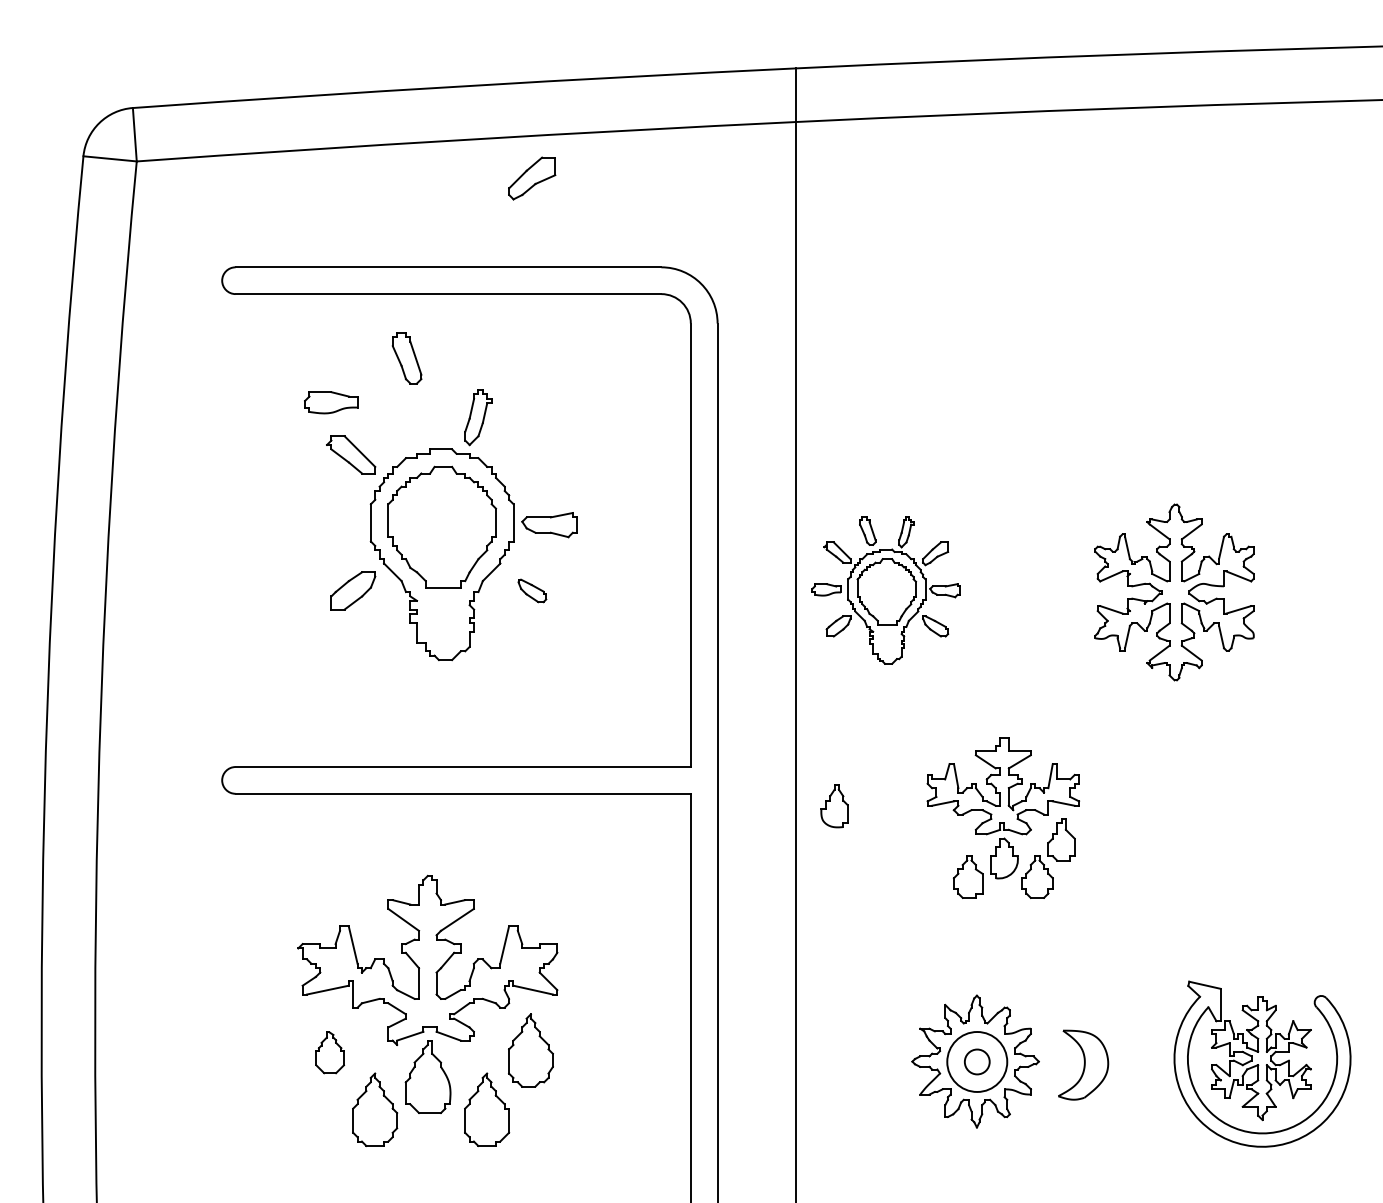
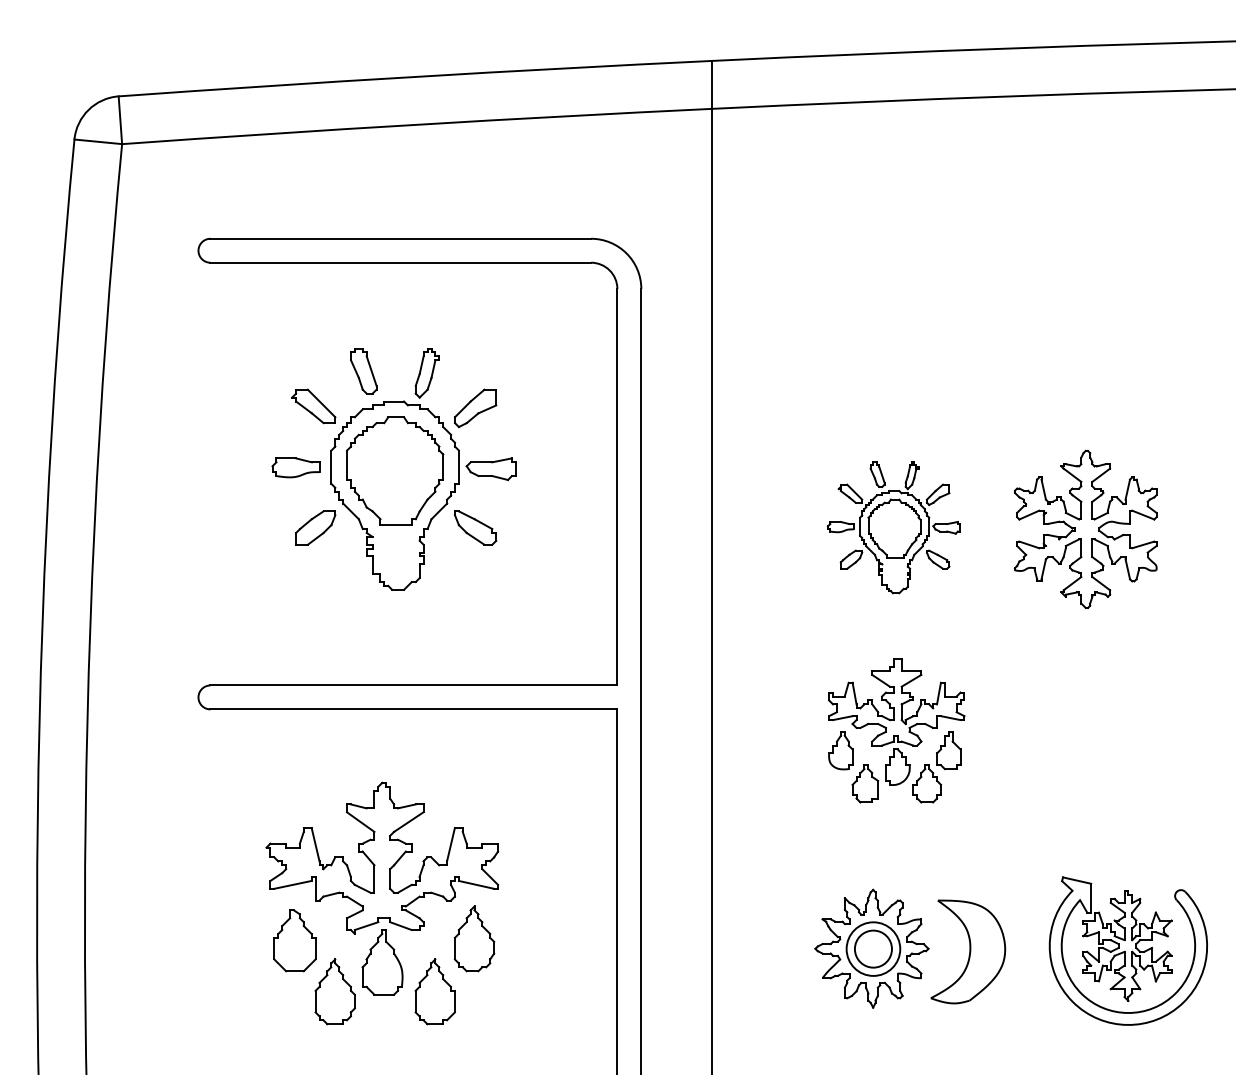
part: (532, 178) -> (475, 408), moved
part: (406, 358) -> (363, 371), moved
part: (330, 402) -> (295, 467), moved
part: (532, 590) -> (475, 527), size x1.67
part: (885, 590) -> (893, 527), moved
part: (1174, 591) -> (1085, 528), moved
part: (834, 806) -> (840, 750), moved
part: (329, 1052) -> (294, 940), size x1.67
circle: (976, 1061) -> (872, 948), size x1.67
part: (1083, 1064) -> (968, 951), size x1.67

